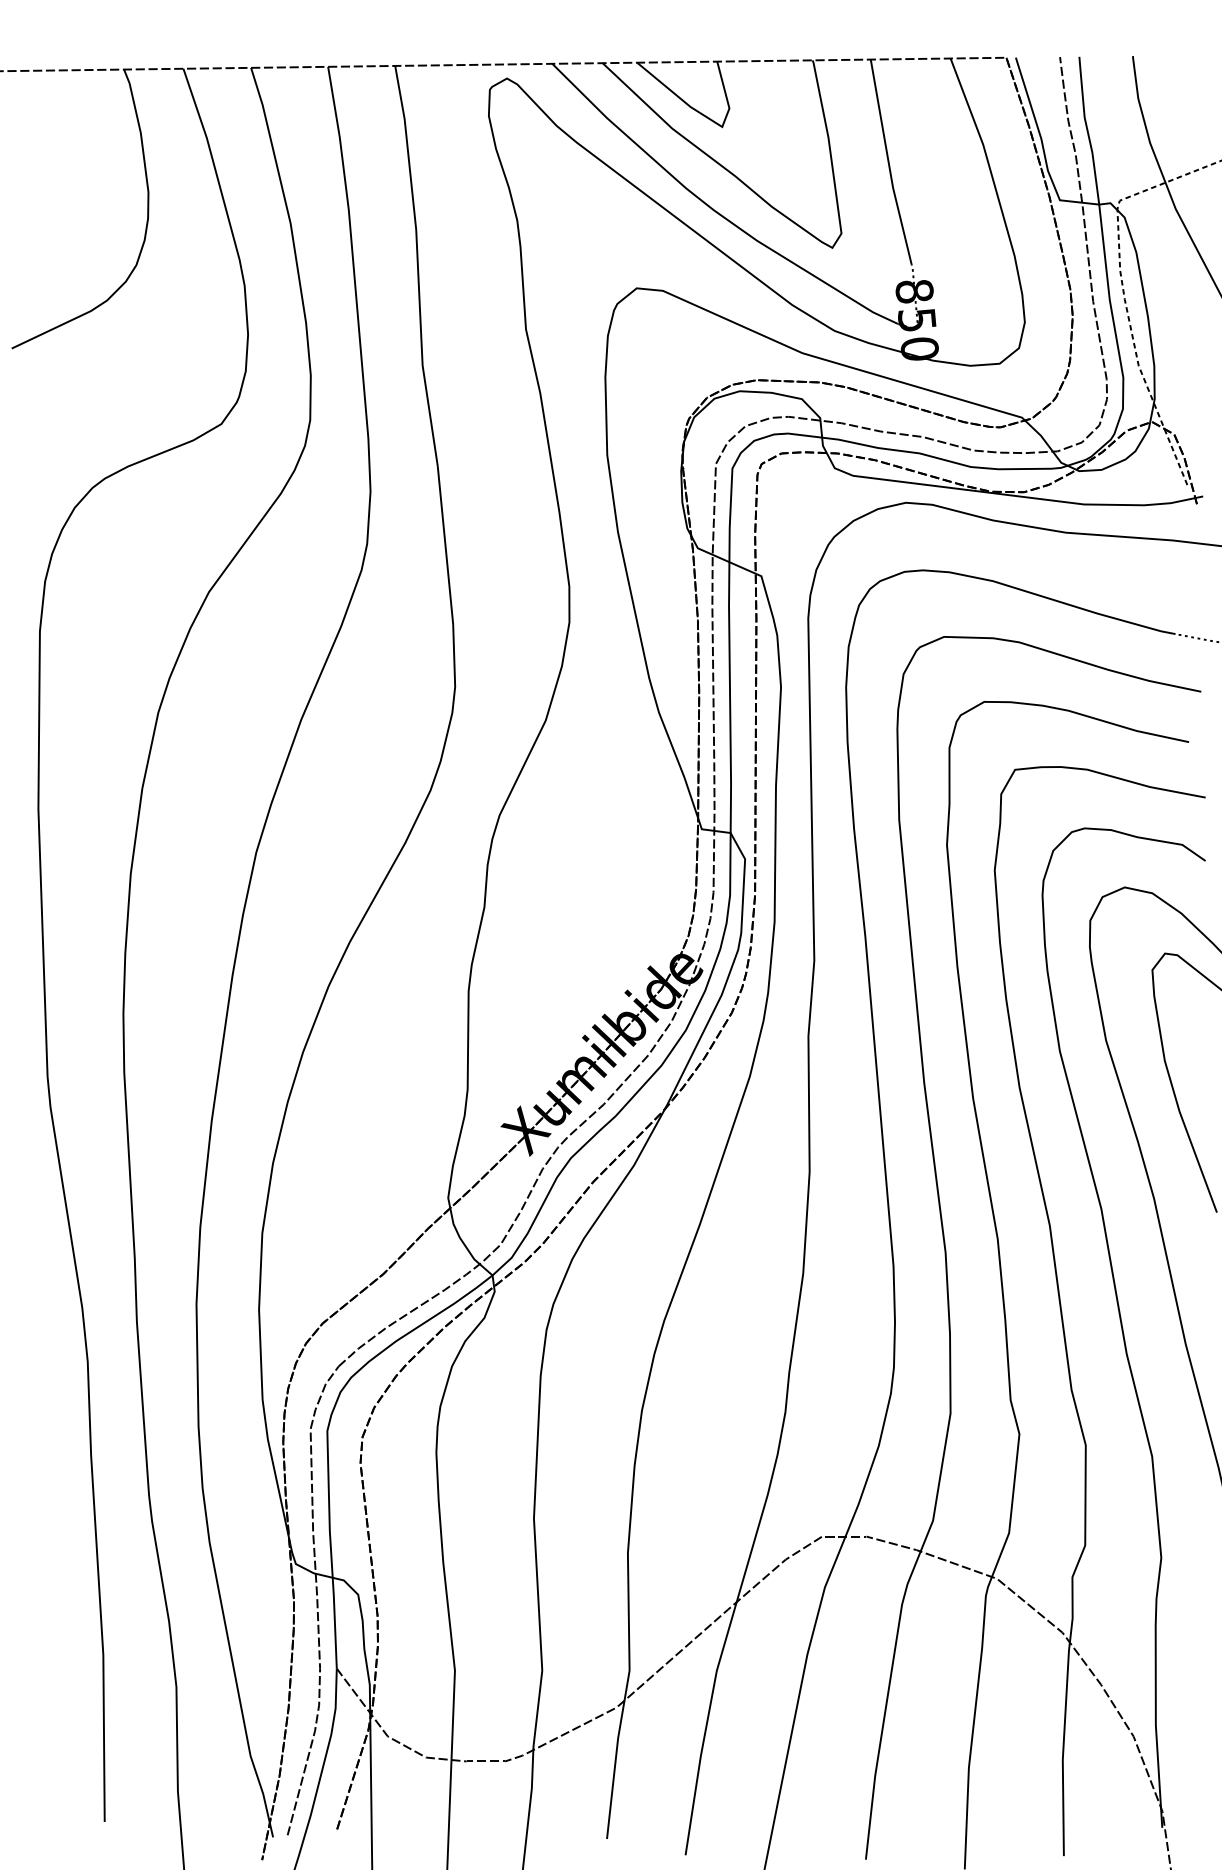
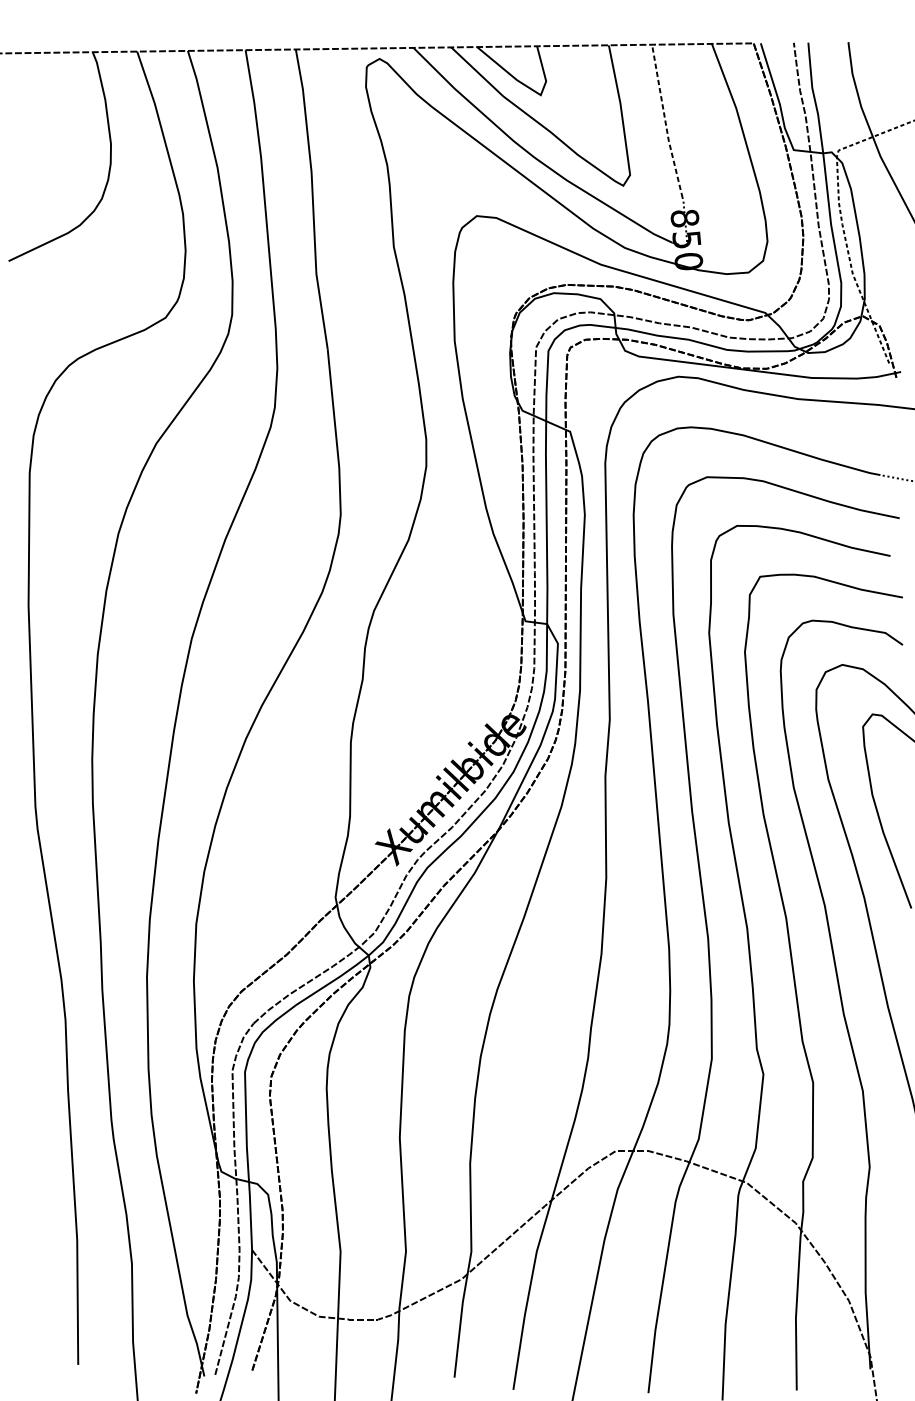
line: (888, 162) -> (665, 121), solid -> dashed

